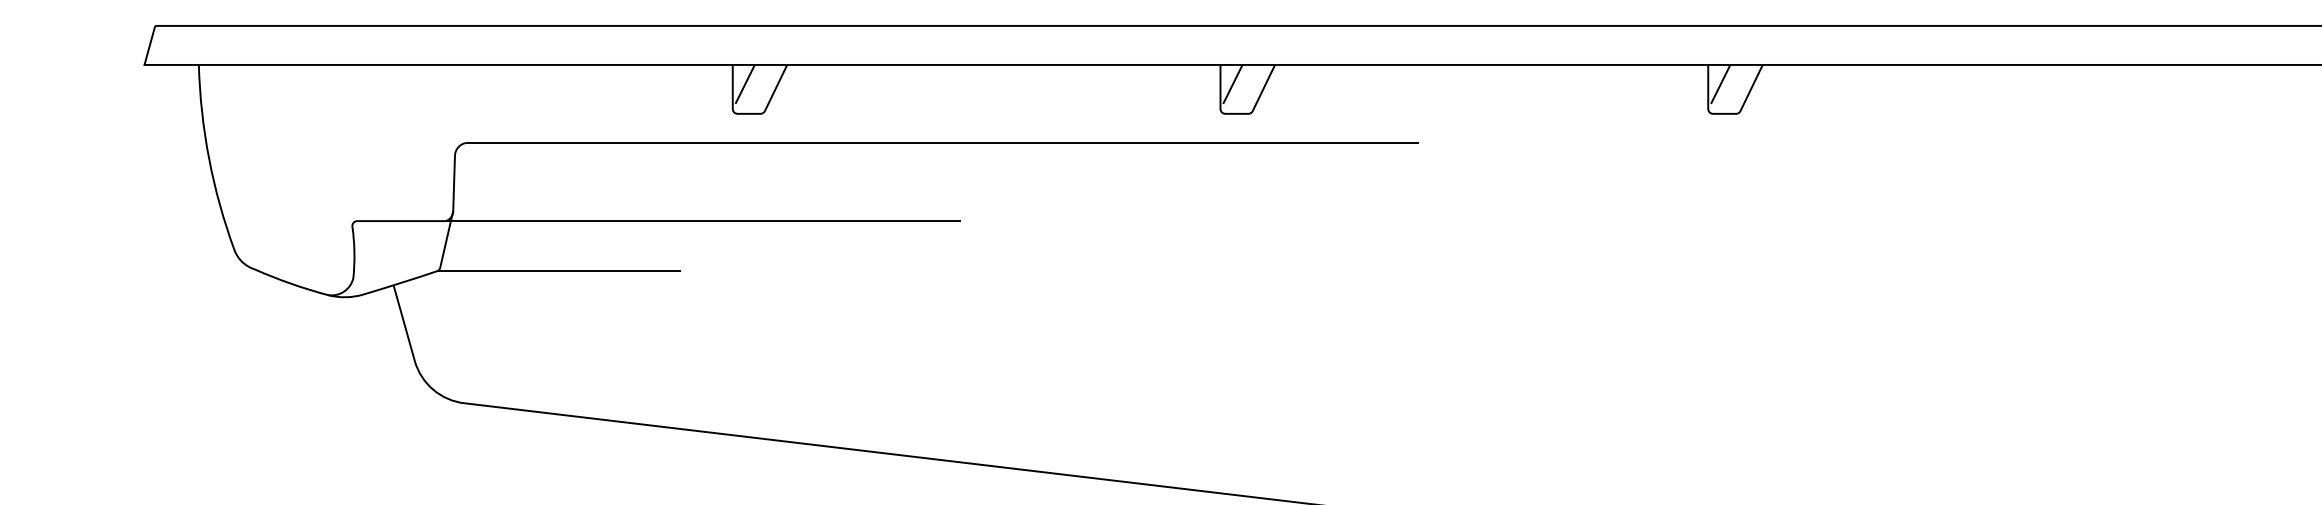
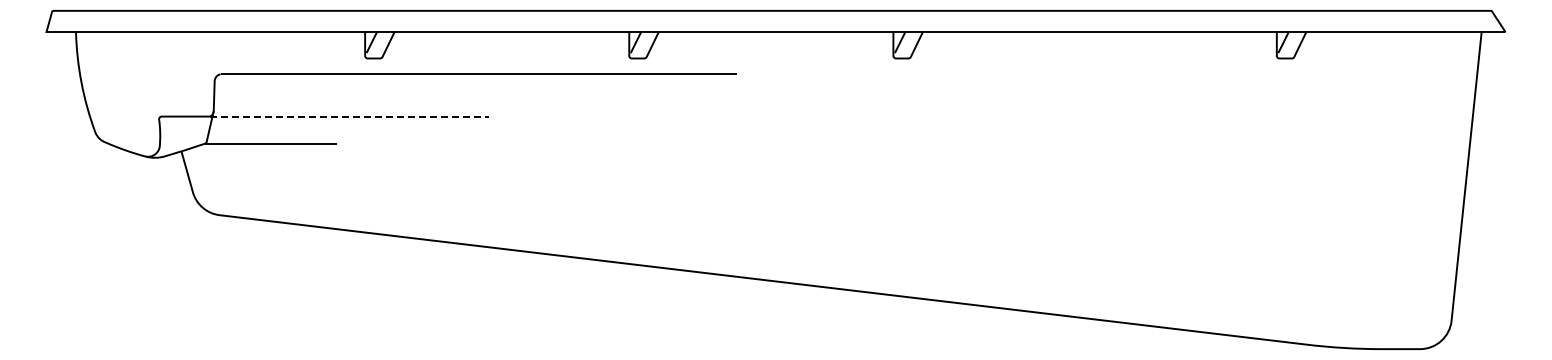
line: (703, 220) -> (349, 116), solid -> dashed

